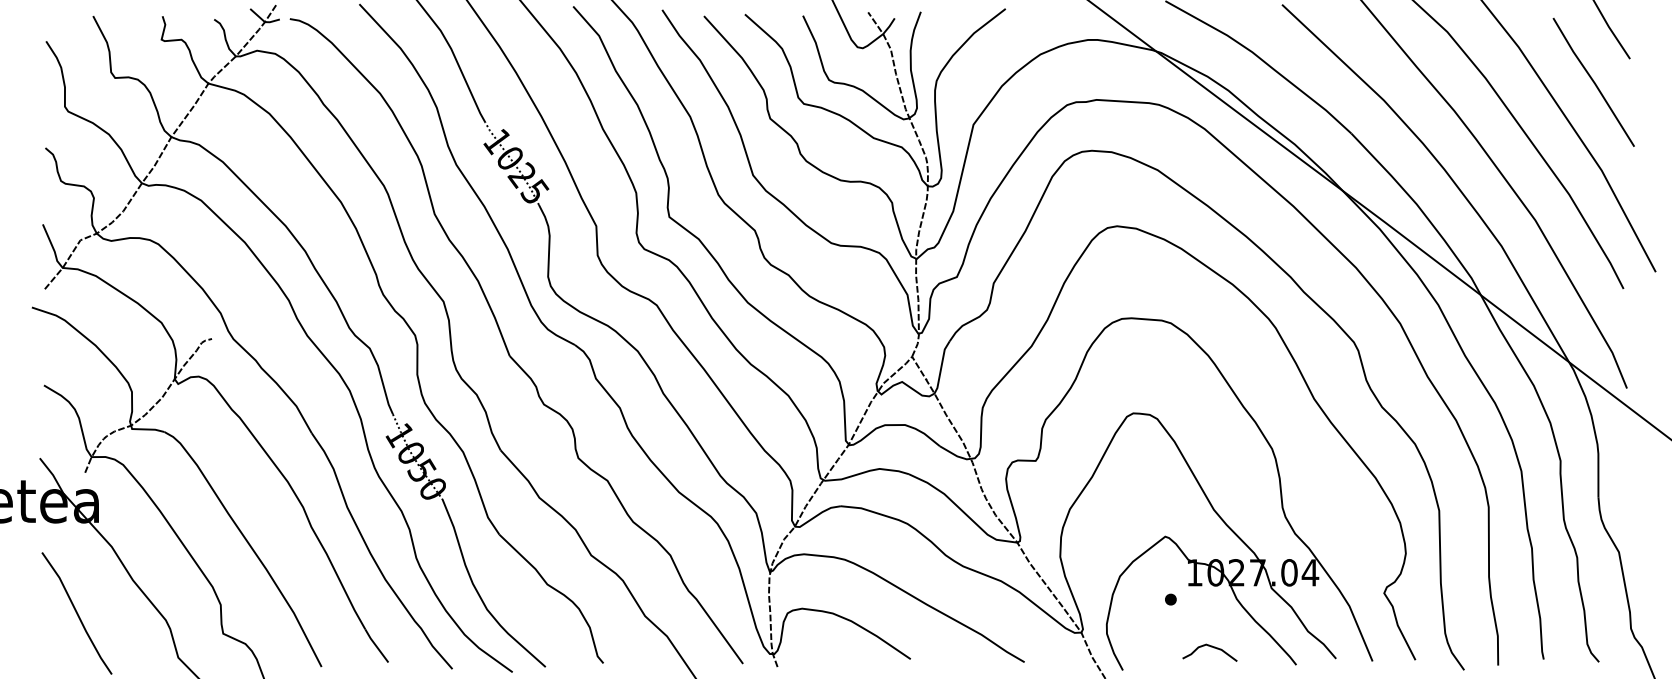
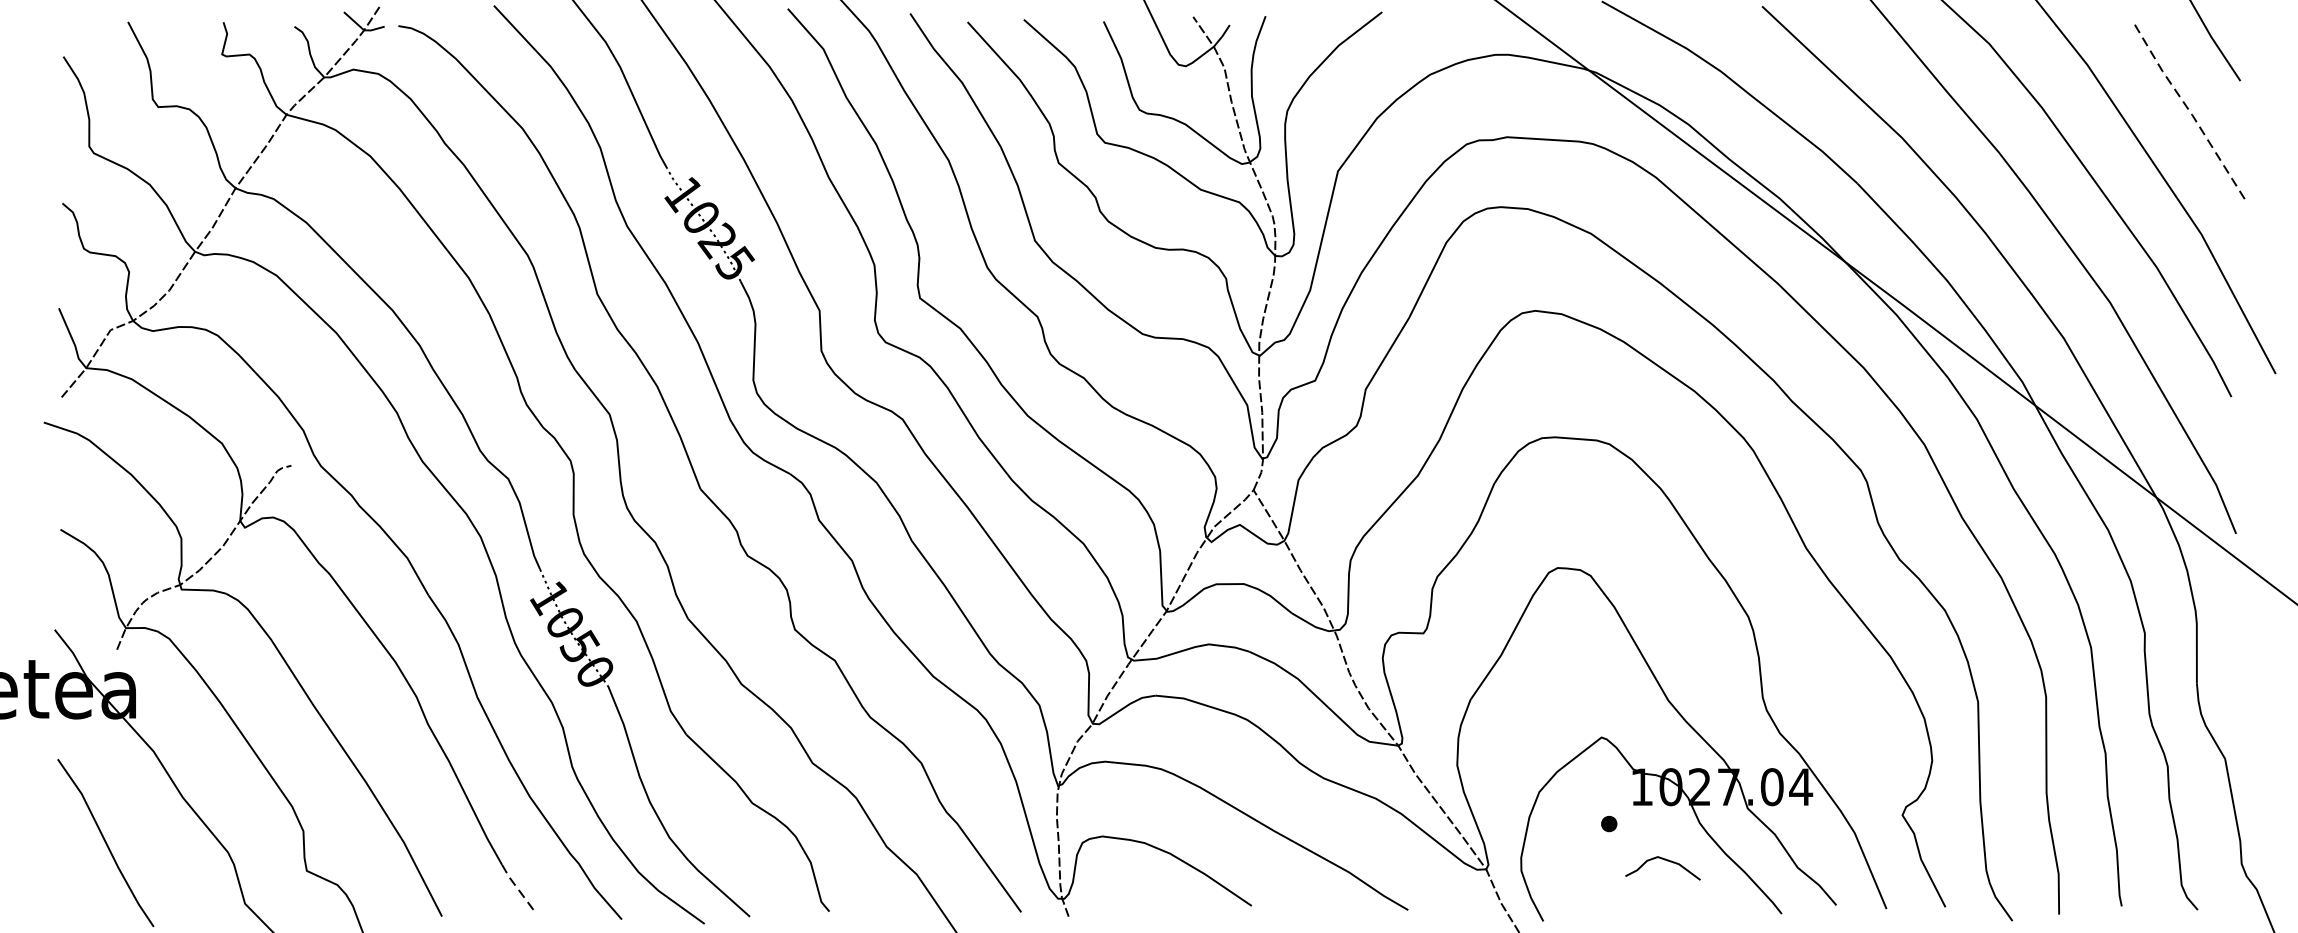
line: (1593, 81) -> (2190, 111), solid -> dashed
line: (376, 645) -> (517, 887), solid -> dashed
curve: (1211, 647) -> (1665, 860), moved

